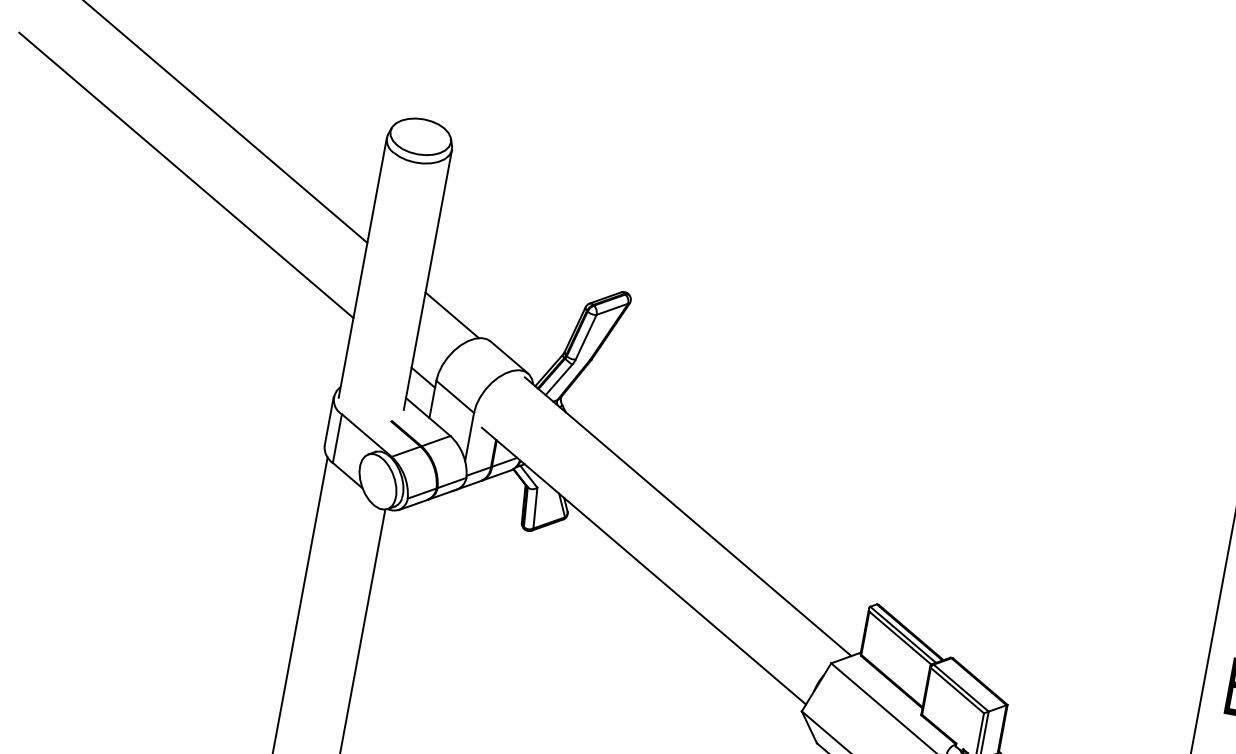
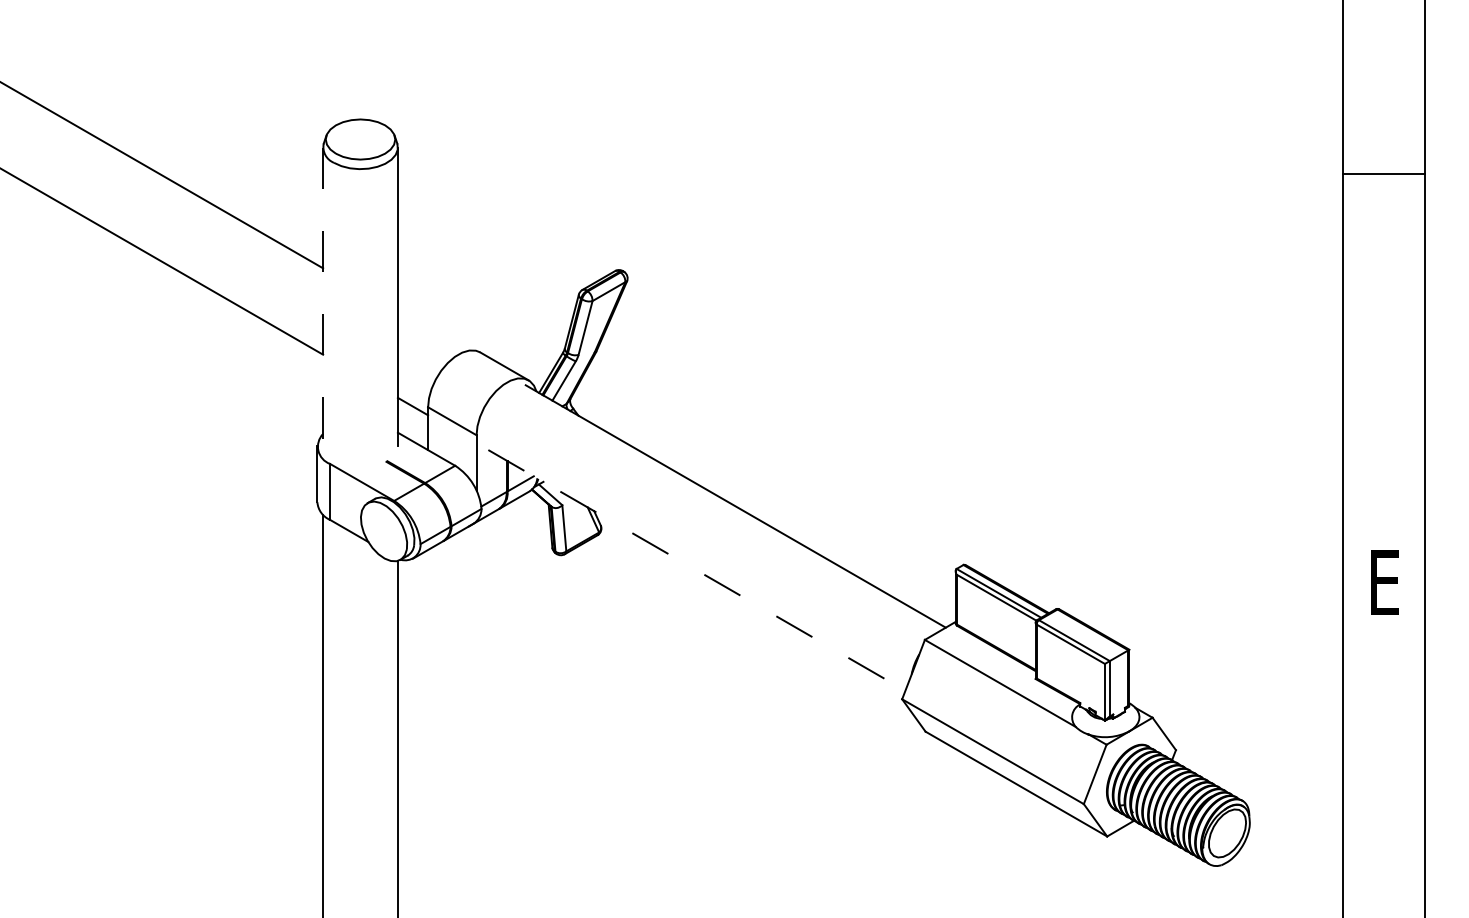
line: (363, 268) -> (323, 297), solid -> dashed
line: (451, 315) -> (431, 331), removed
line: (643, 566) -> (696, 570), solid -> dashed

